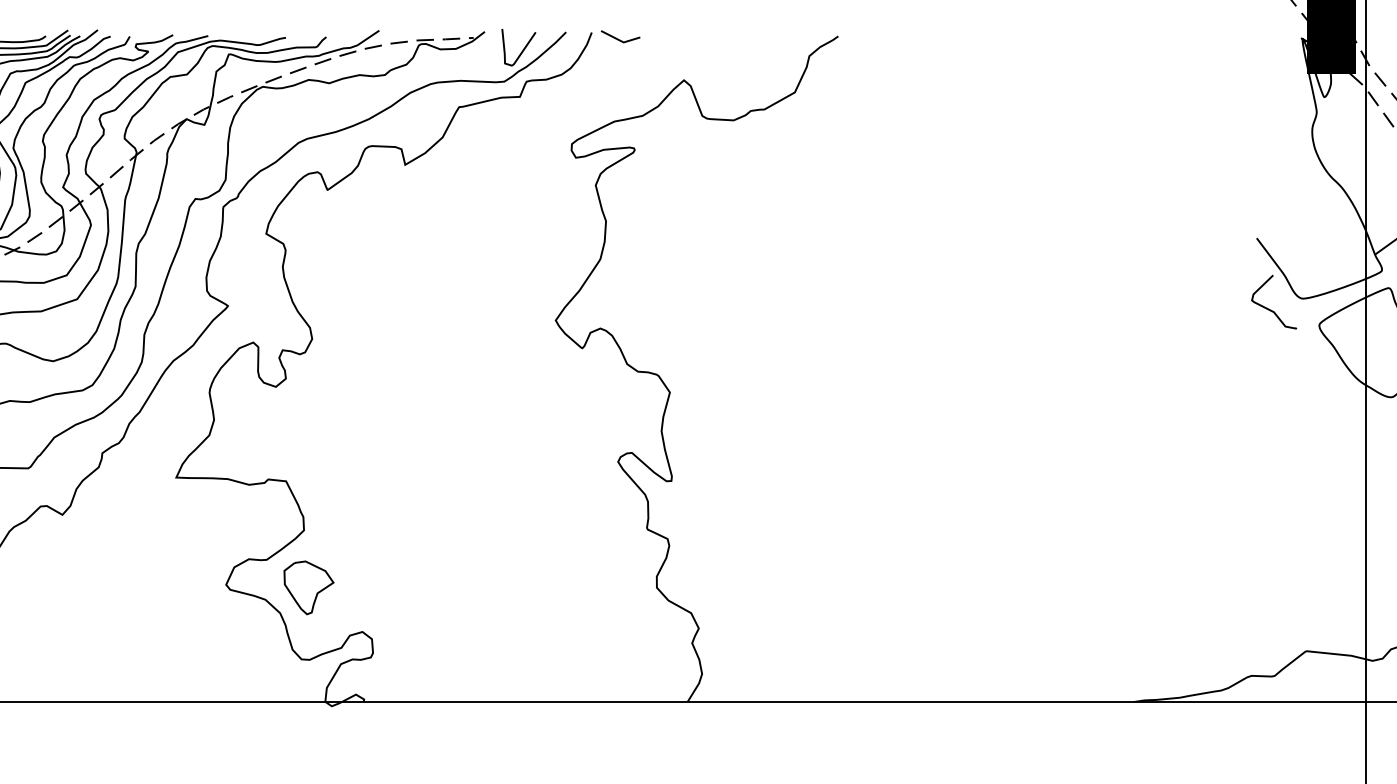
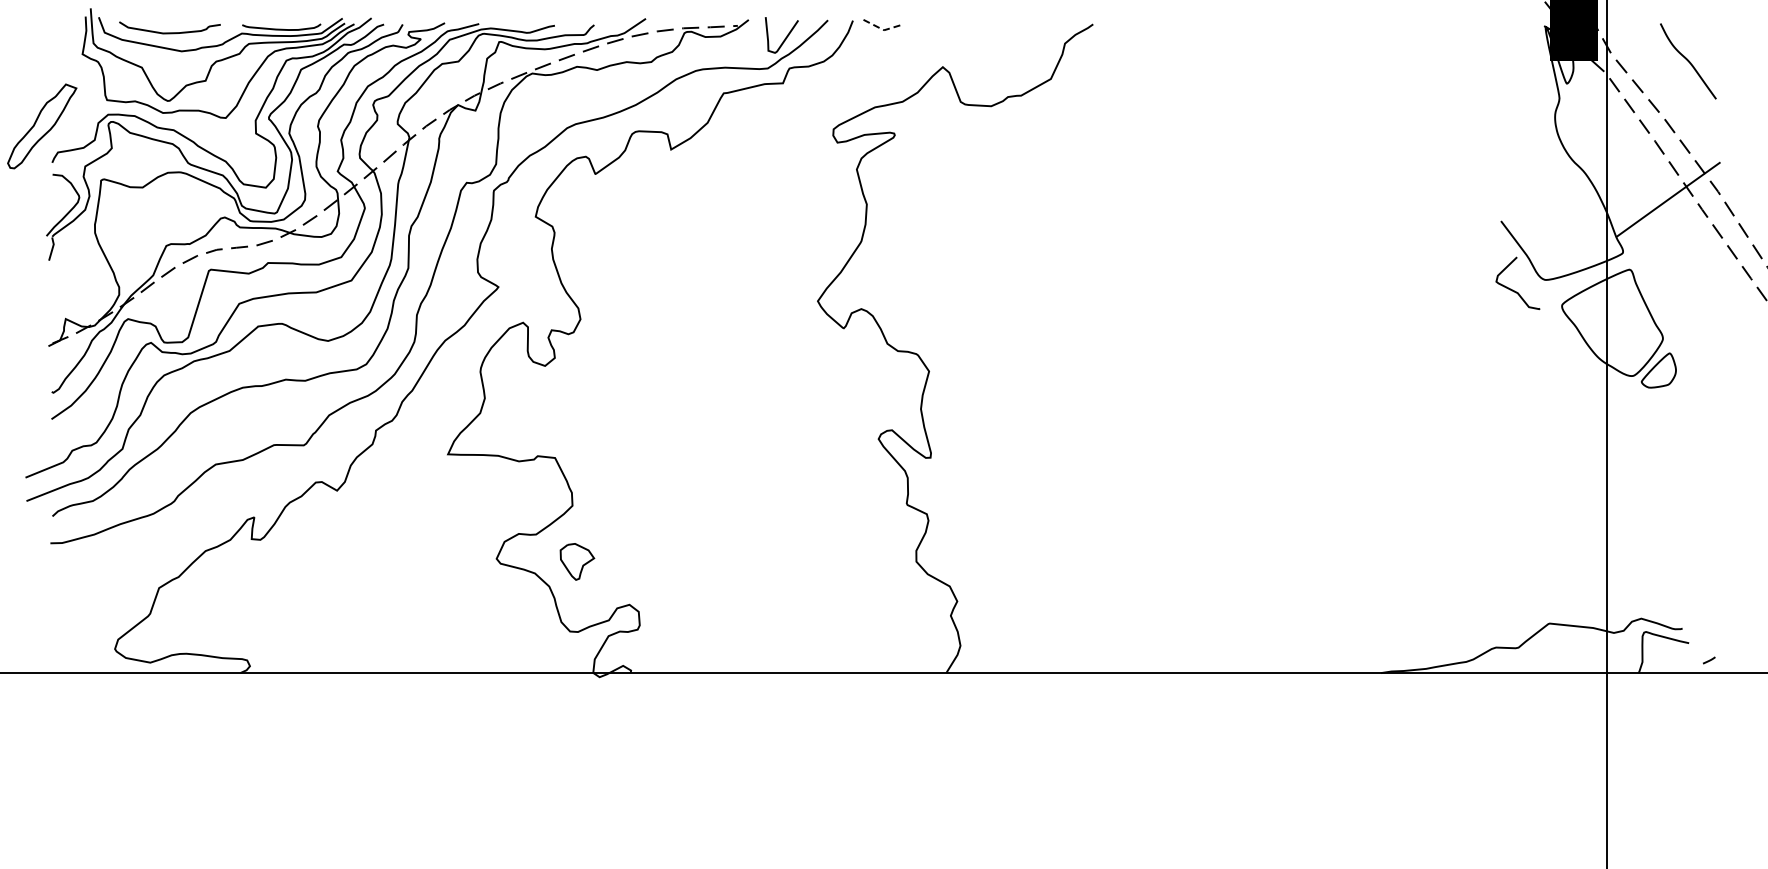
line: (620, 40) -> (880, 28), solid -> dashed
part: (309, 587) -> (577, 561), size x0.7

